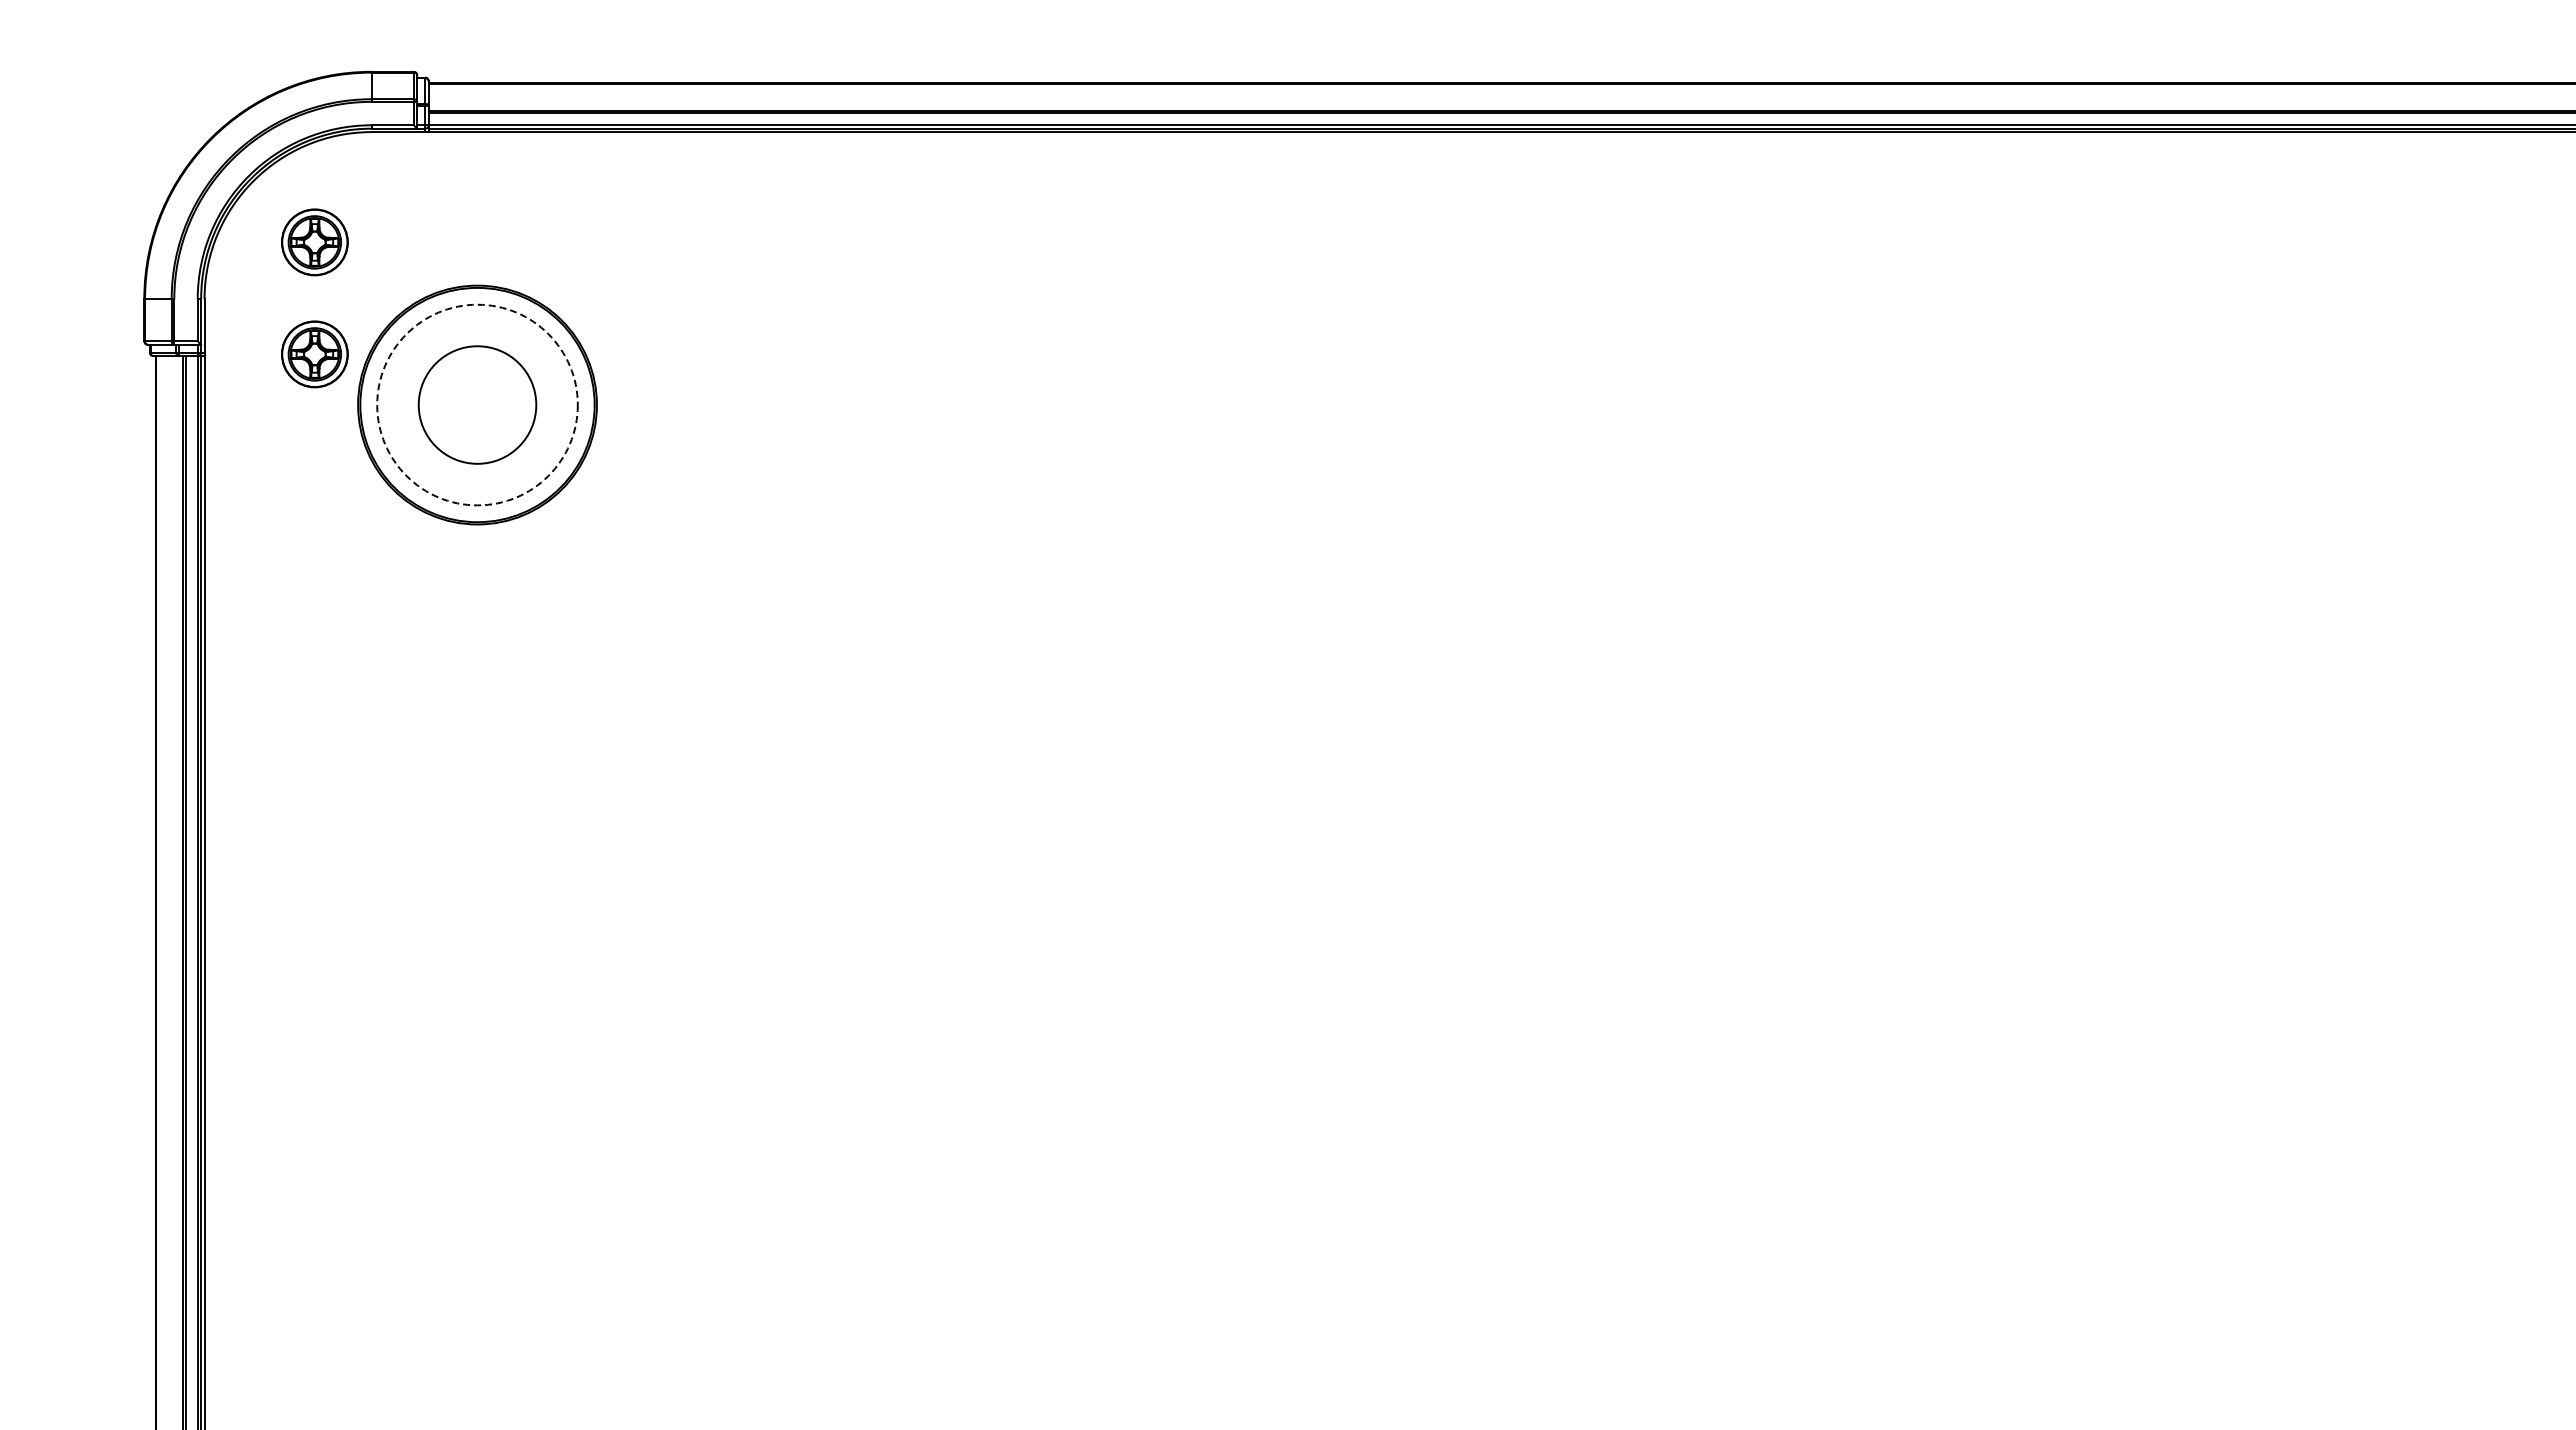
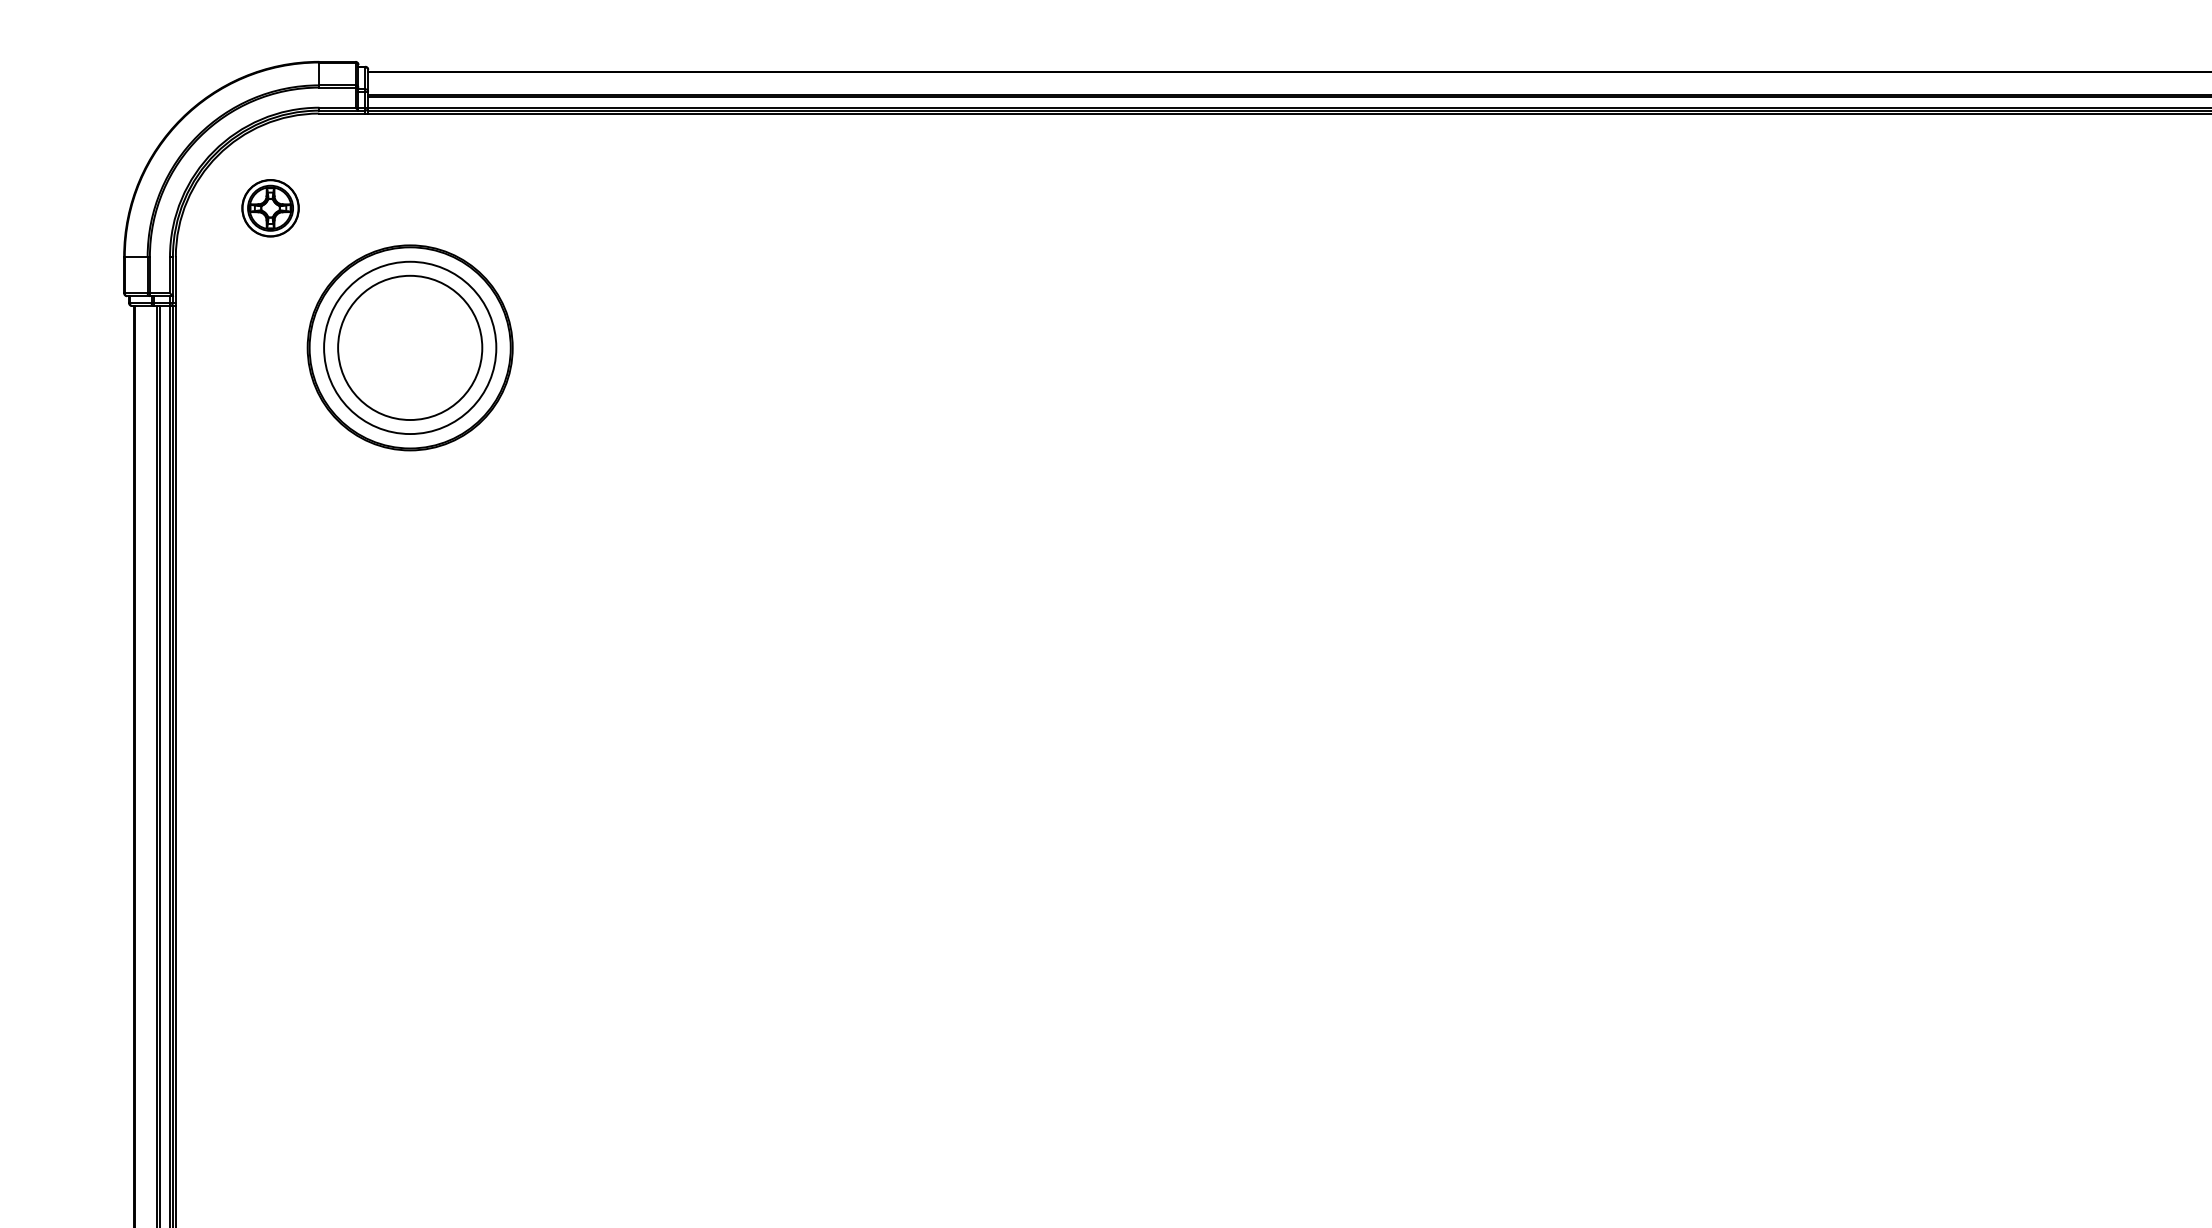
part: (314, 354) -> (270, 304), removed
circle: (477, 404) -> (410, 347), dashed -> solid
circle: (477, 405) -> (410, 348), size x1.43

